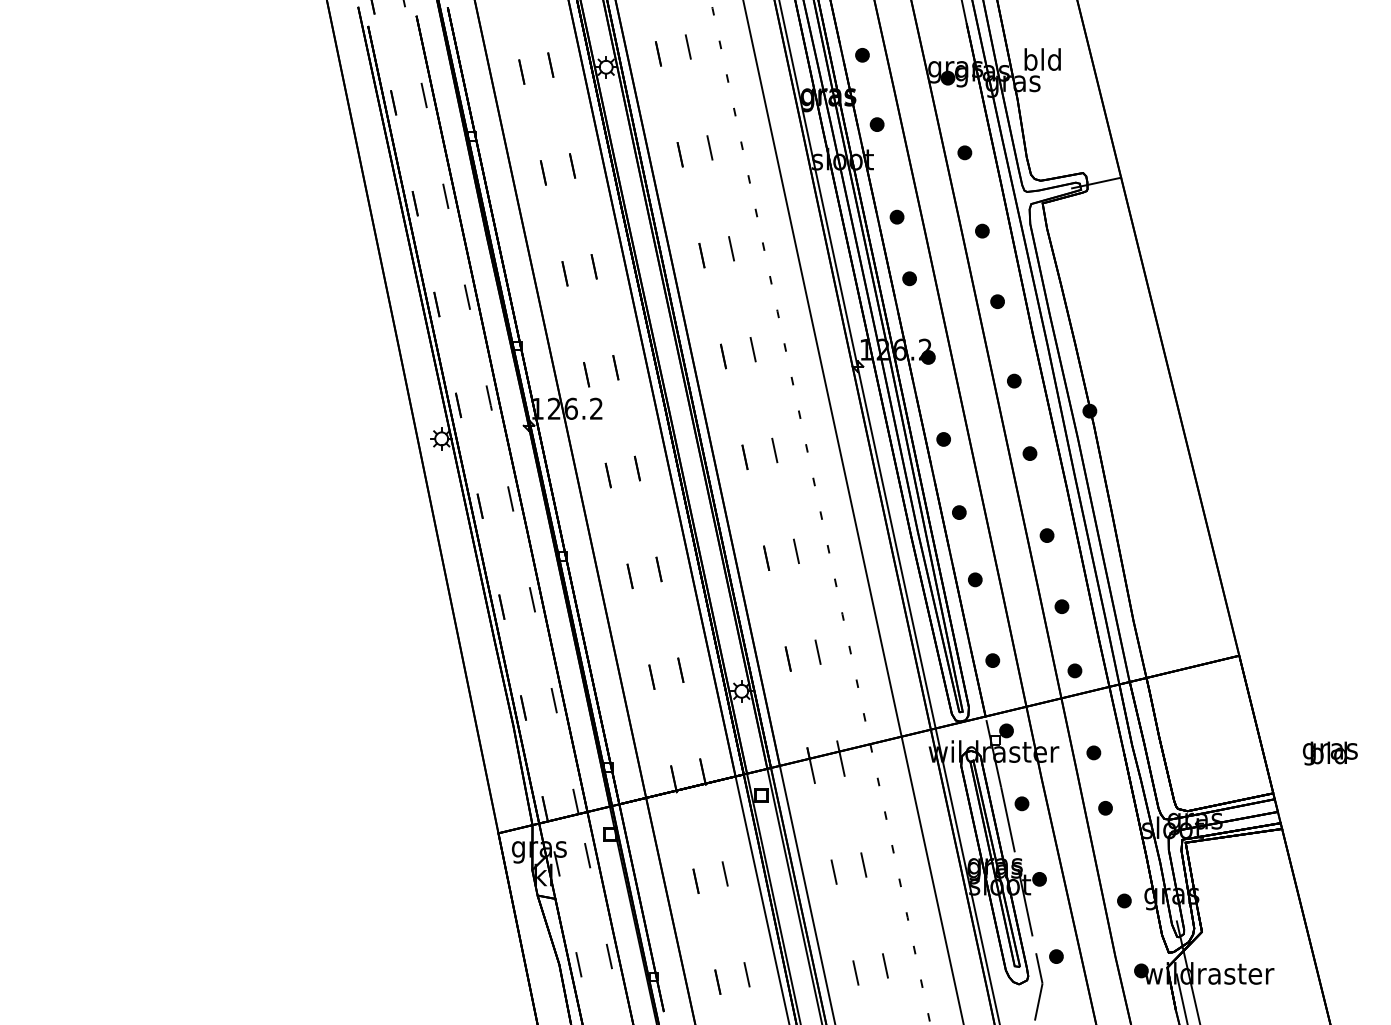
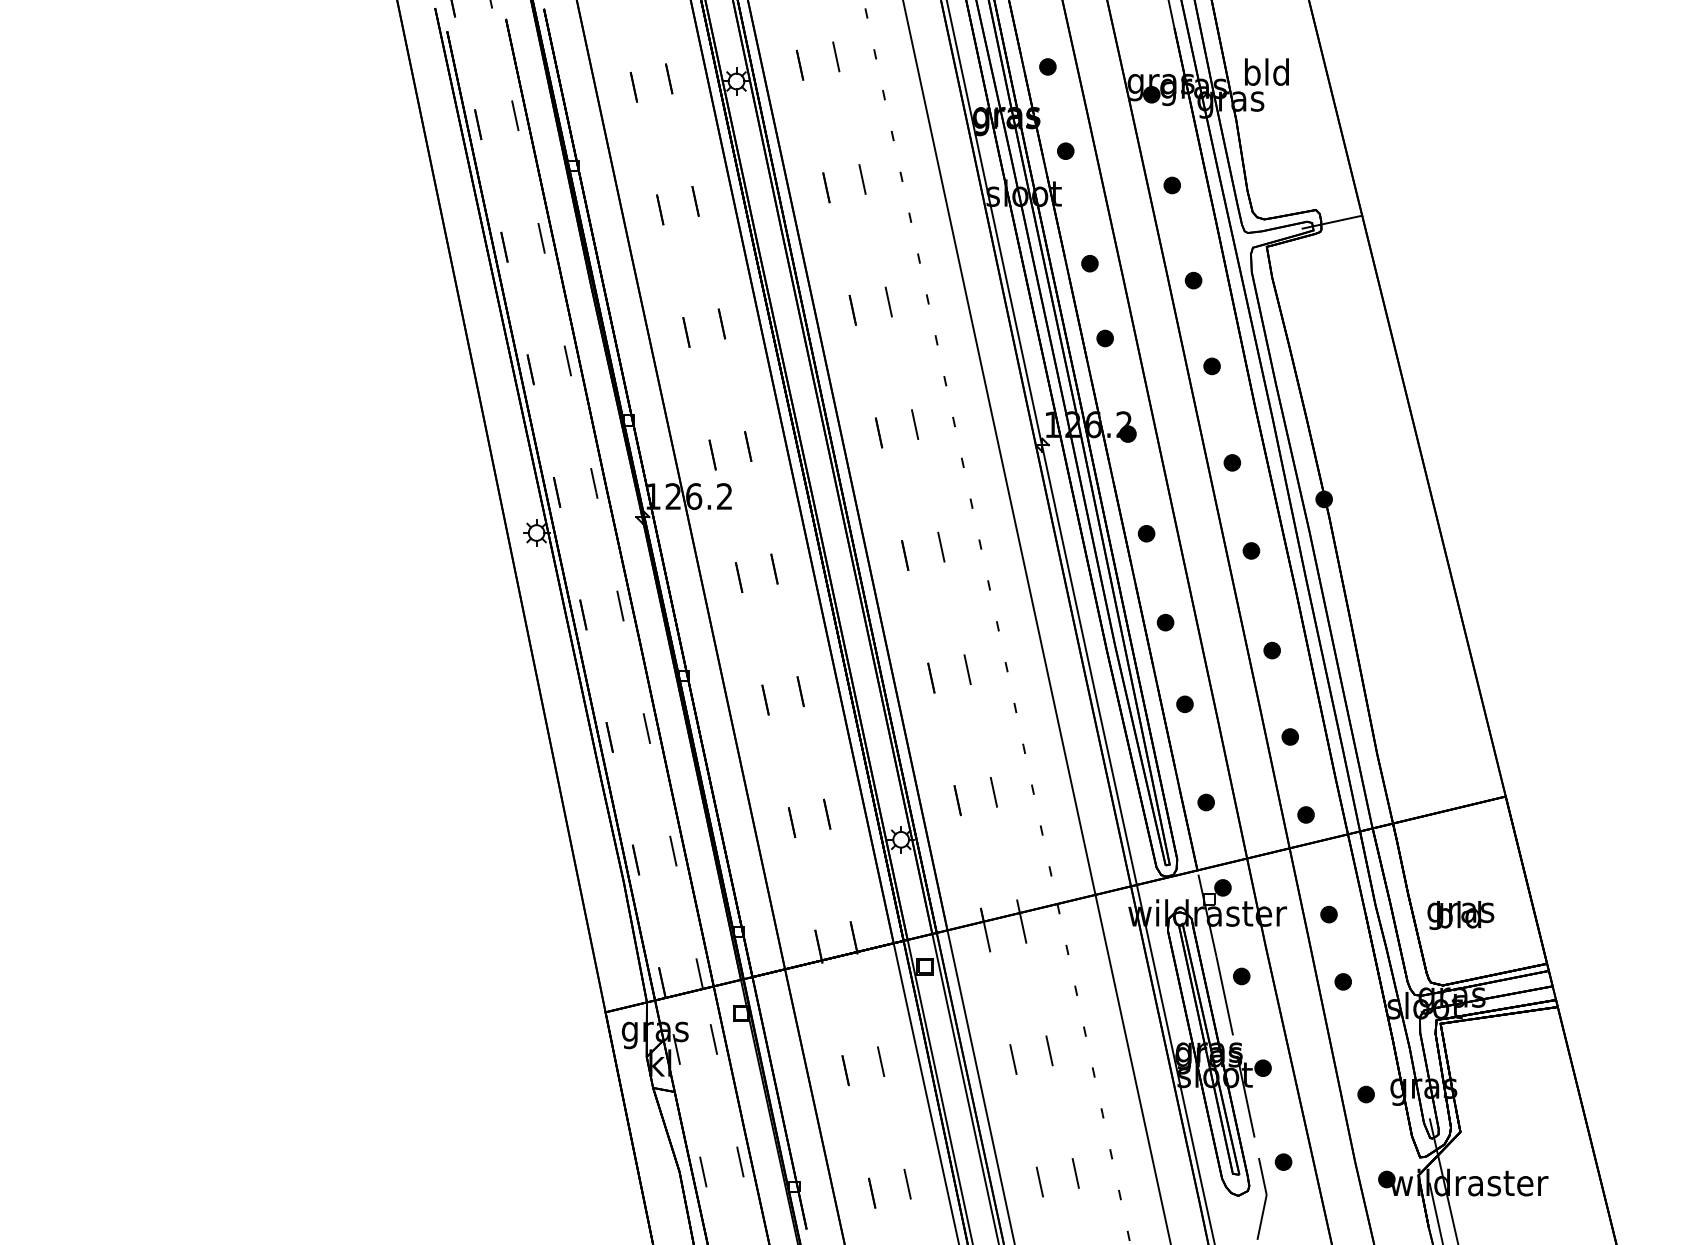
text: (1329, 753) -> (1459, 915), moved

